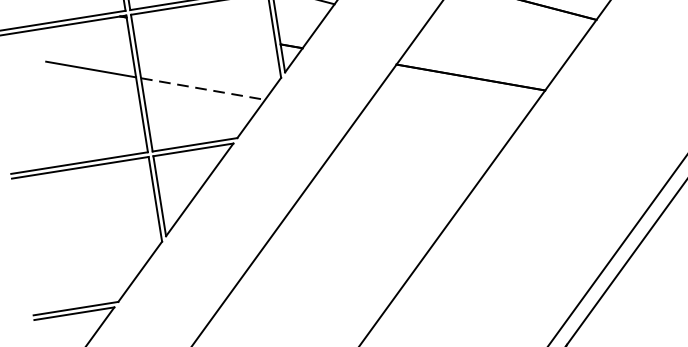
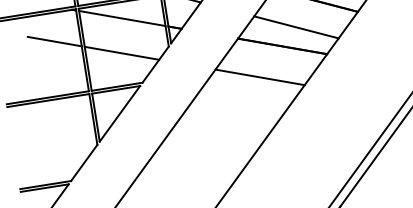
line: (203, 30) -> (122, 18), added
line: (494, 45) -> (296, 27), added
line: (202, 89) -> (121, 53), dashed -> solid
line: (432, 129) -> (259, 77), added

